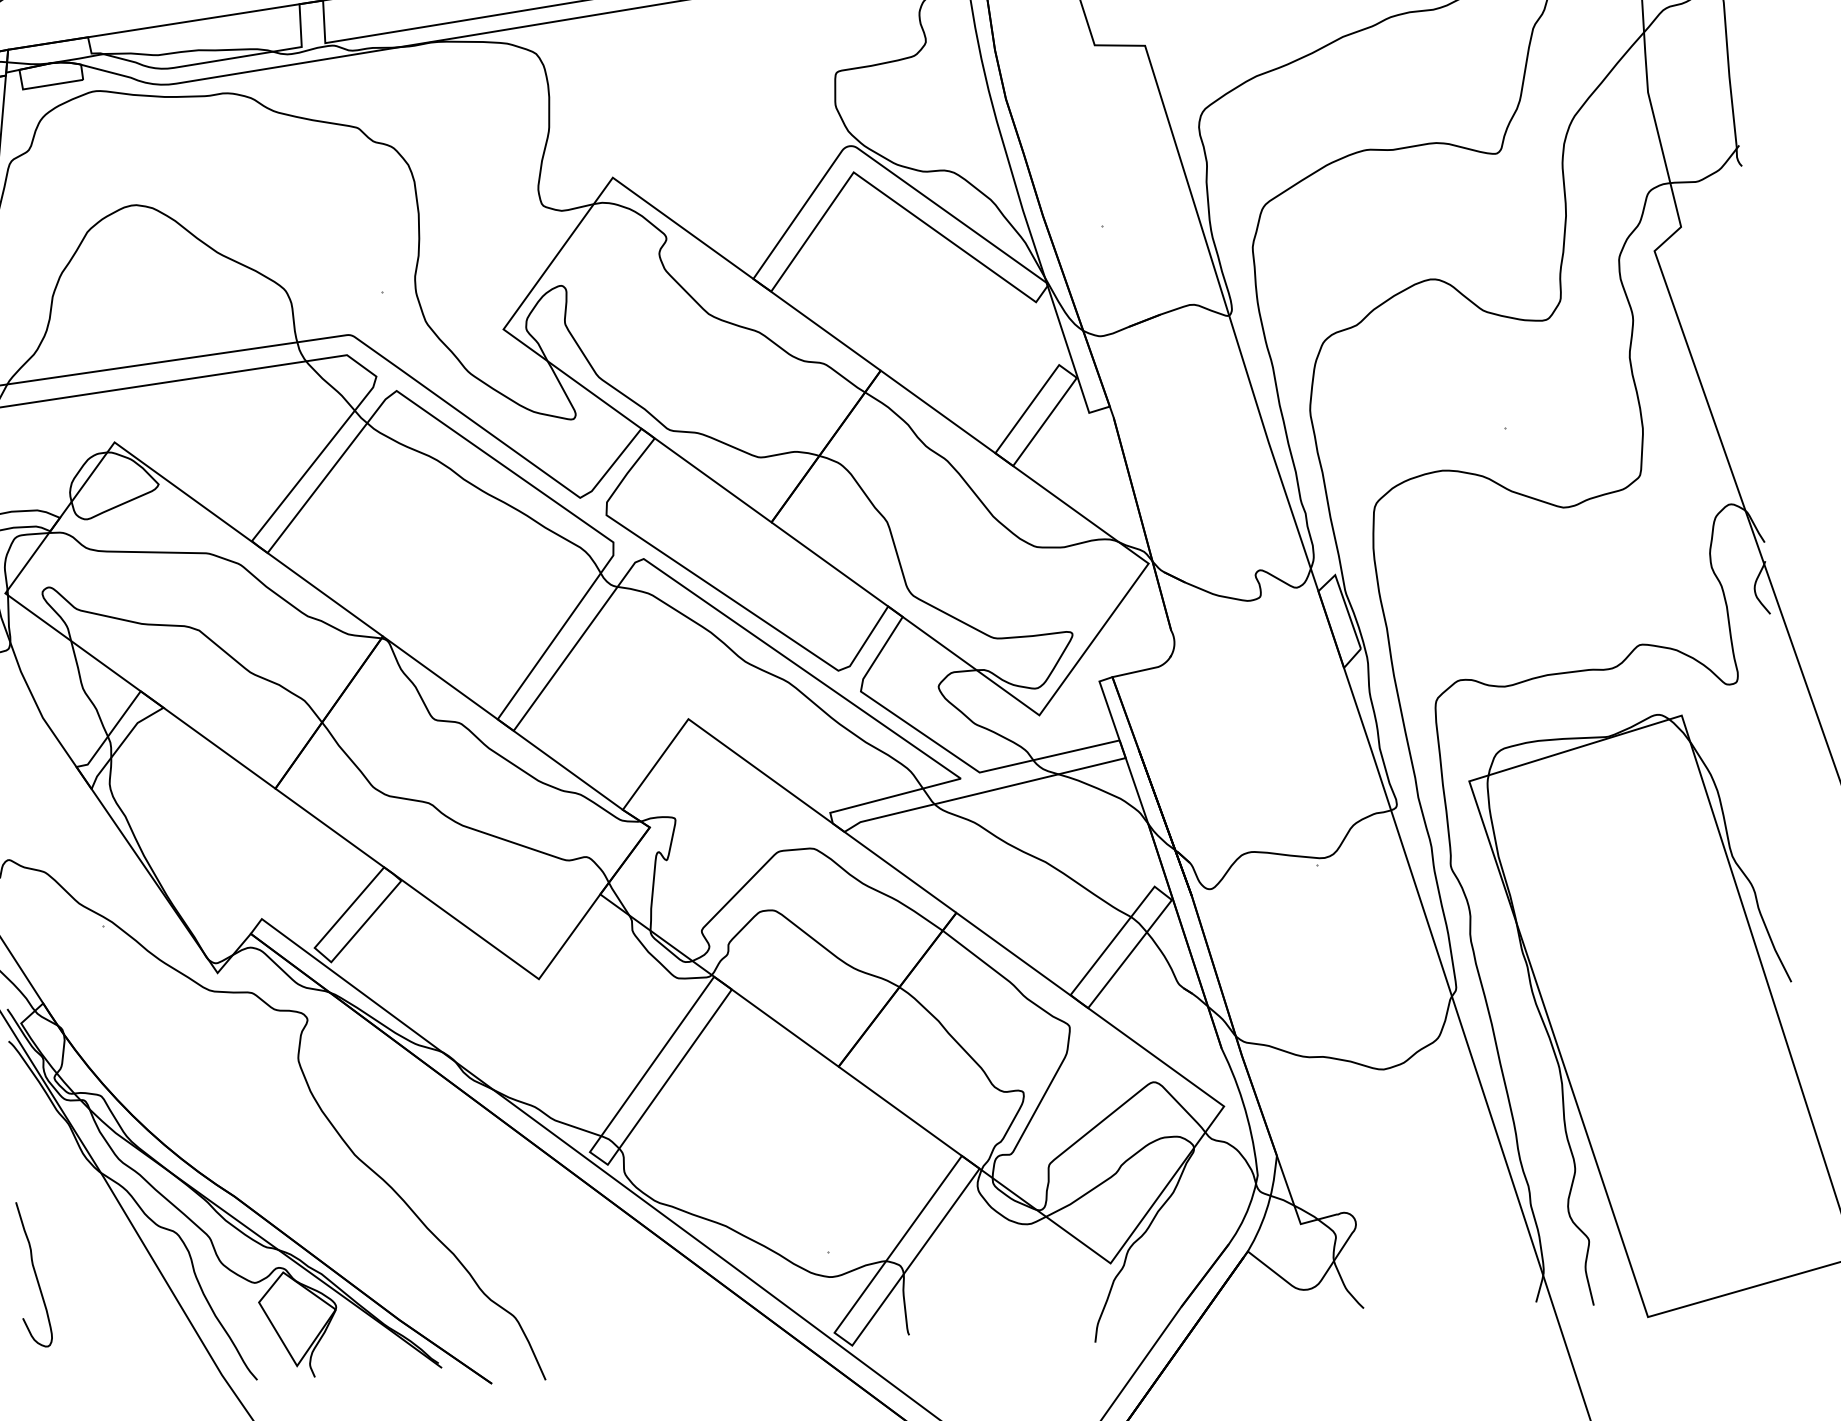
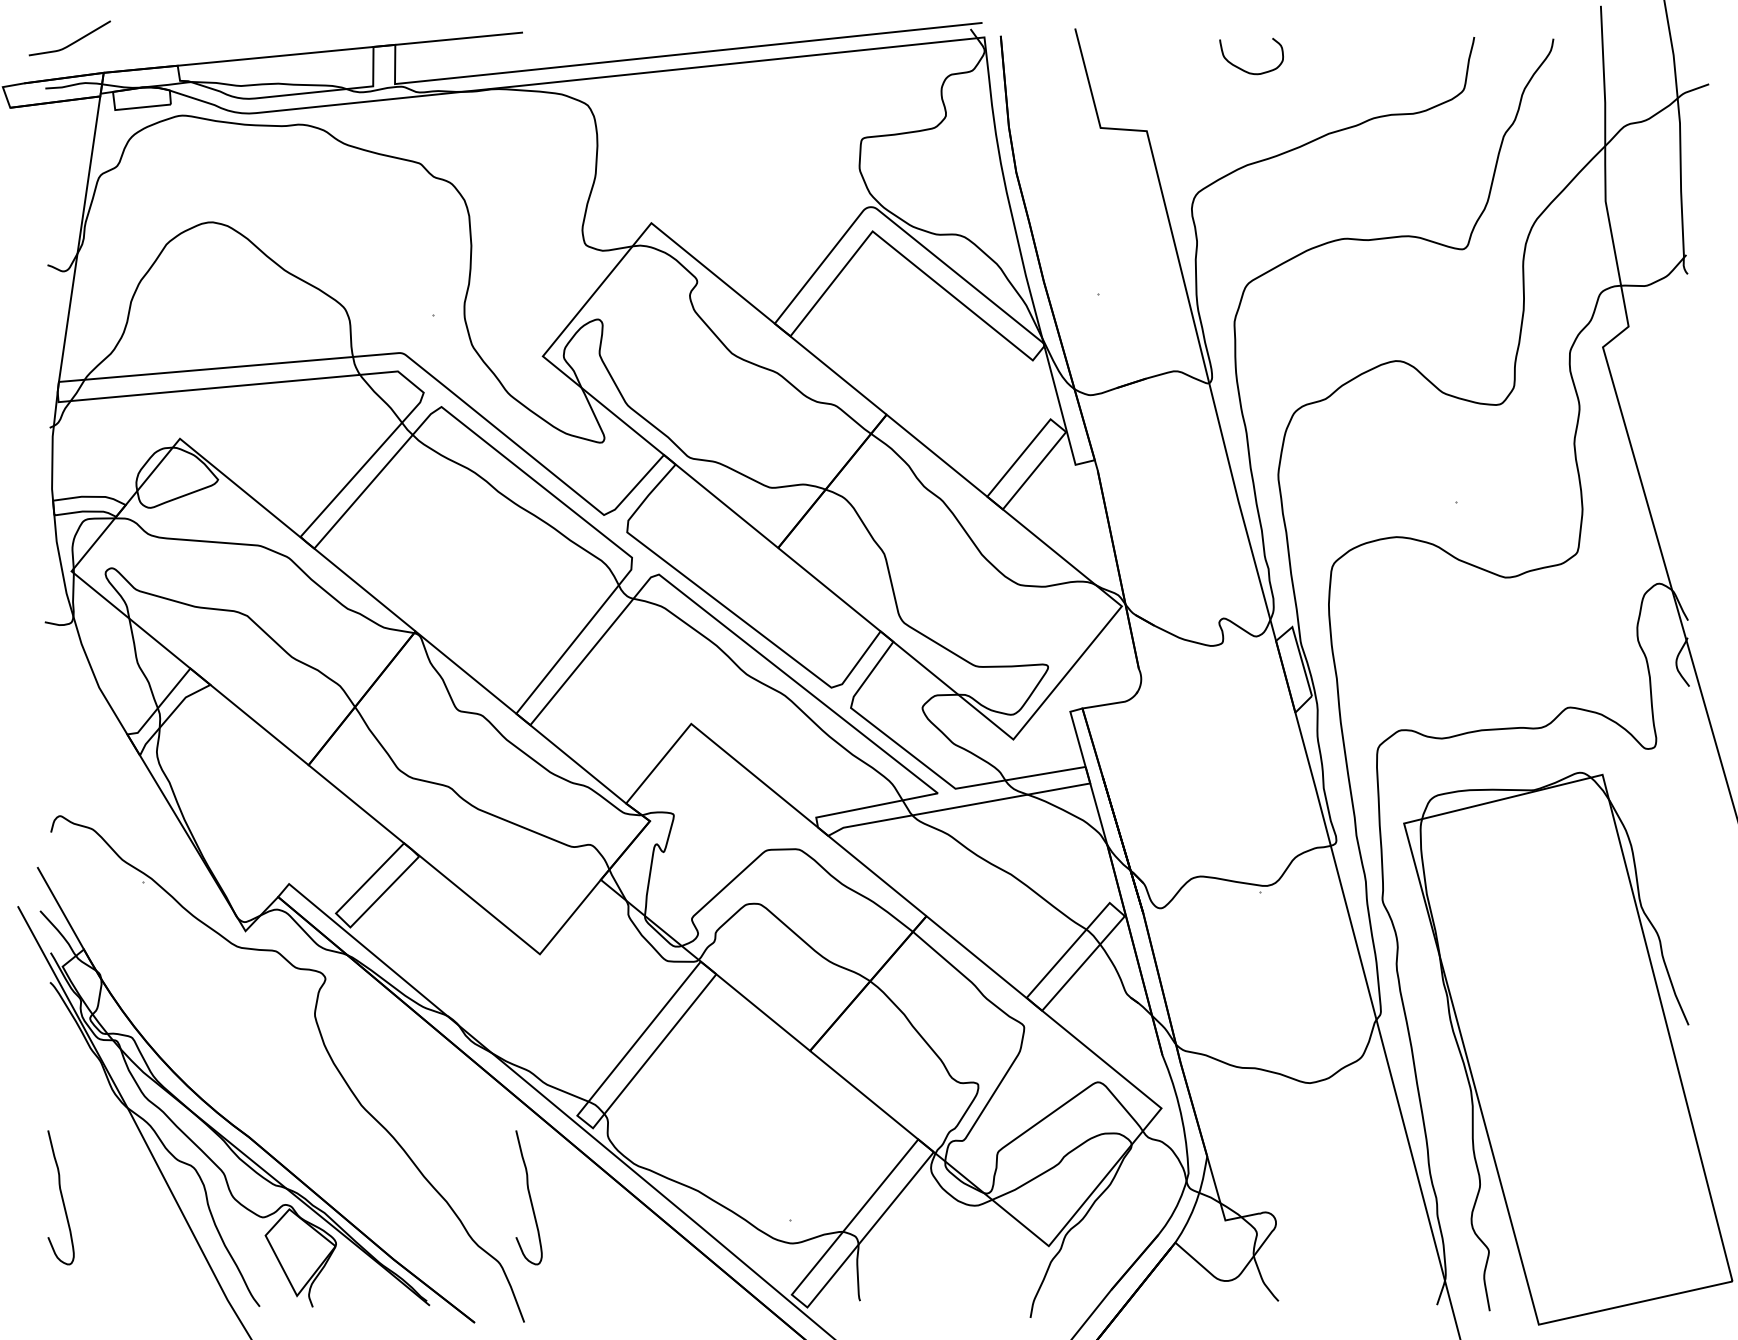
curve: (543, 1244) -> (529, 1197), added

